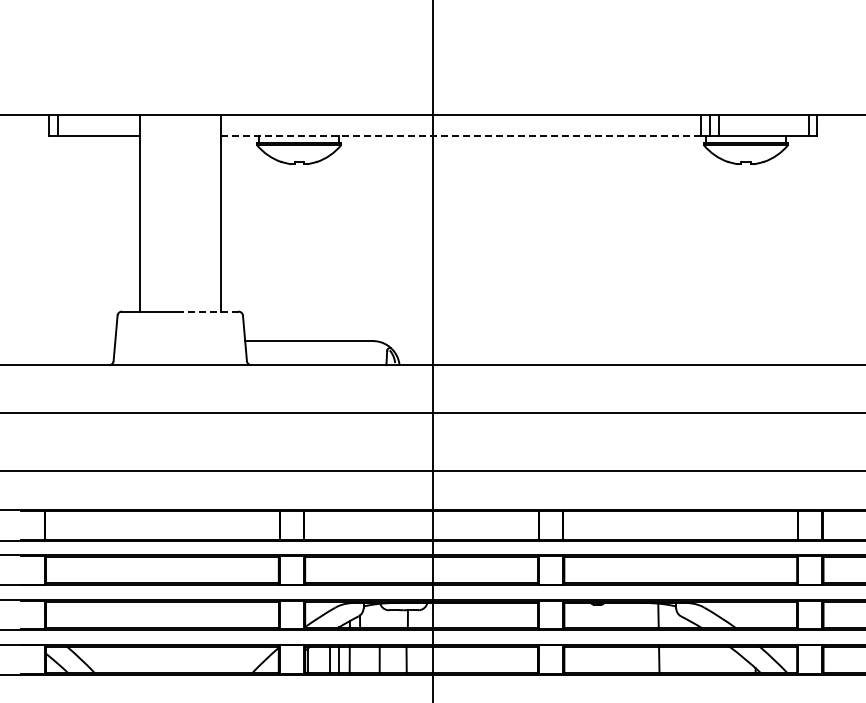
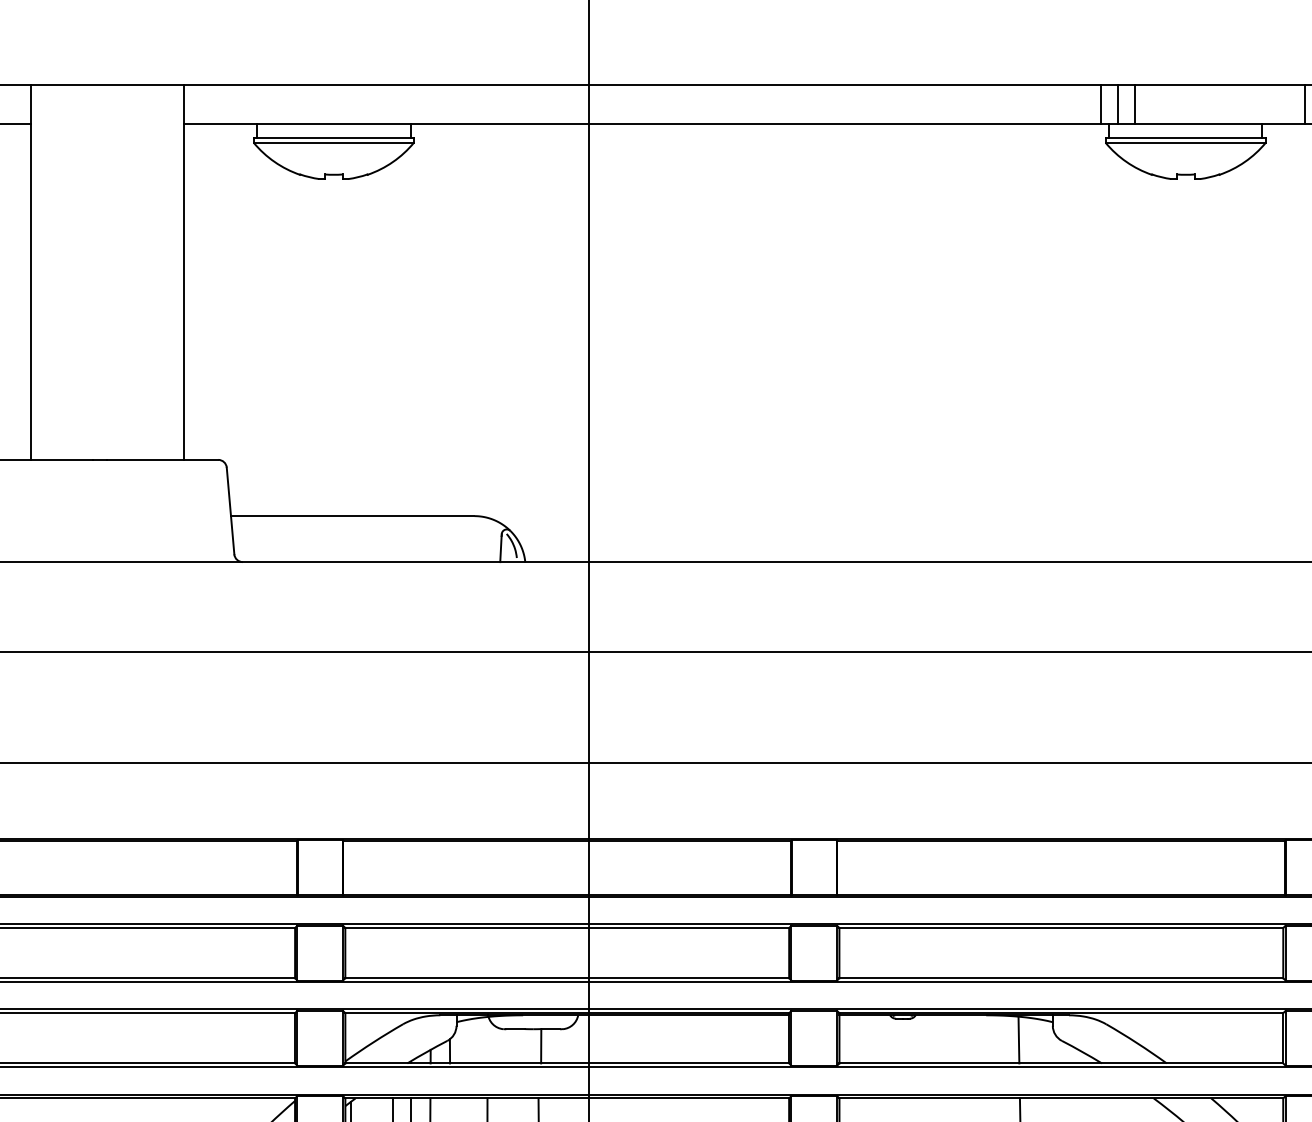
line: (460, 135) -> (641, 124), dashed -> solid
line: (208, 311) -> (161, 459), dashed -> solid

